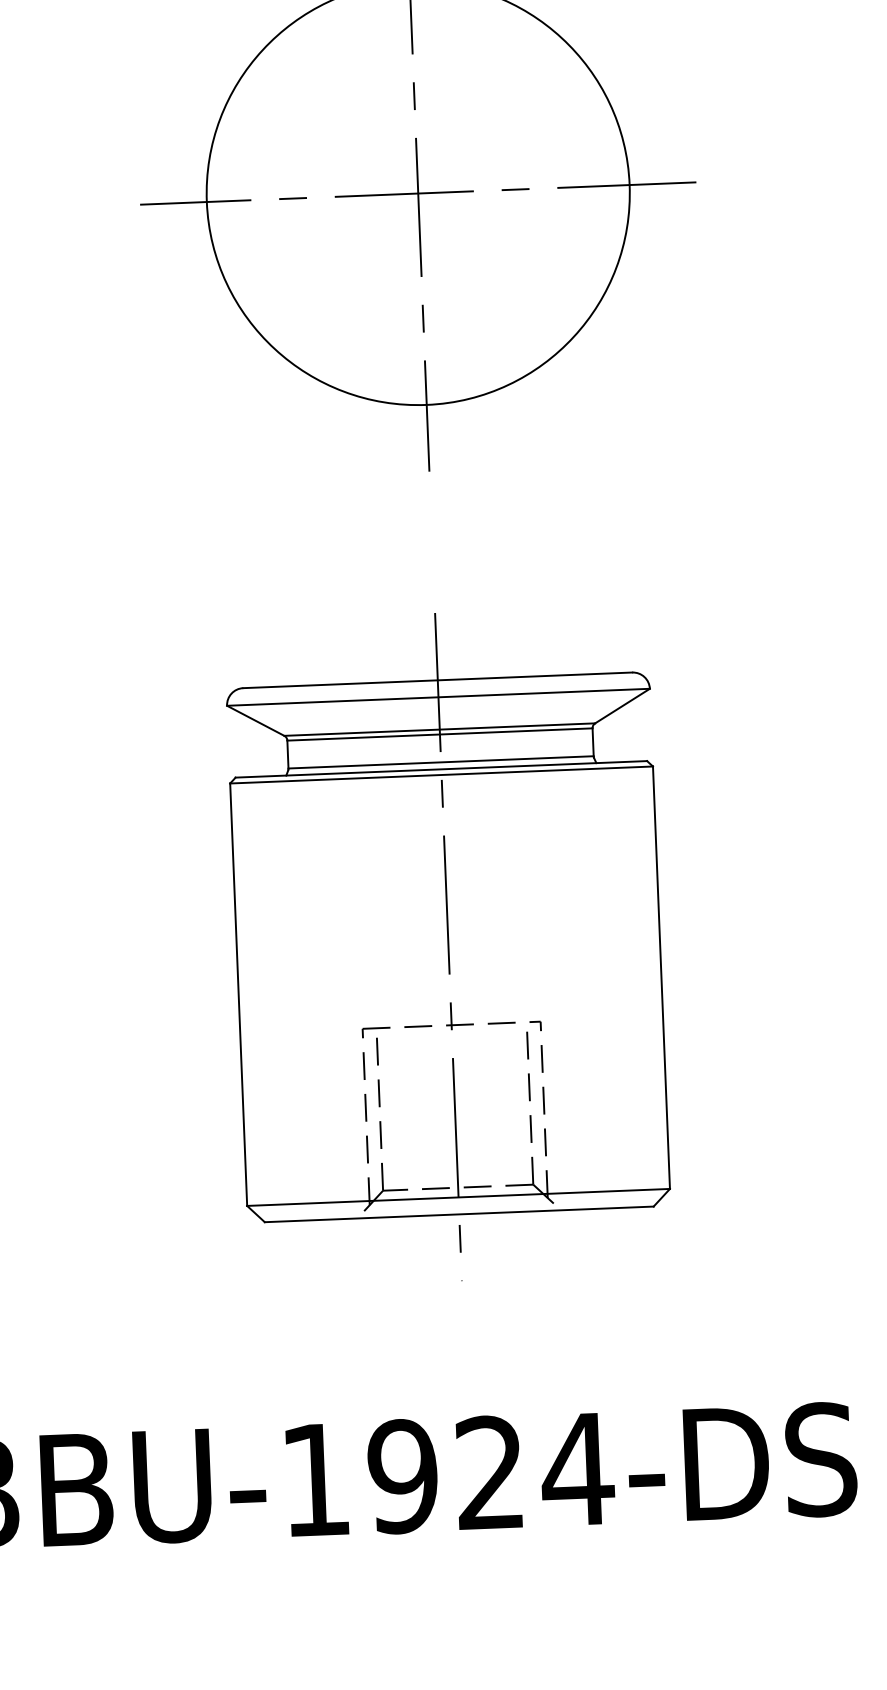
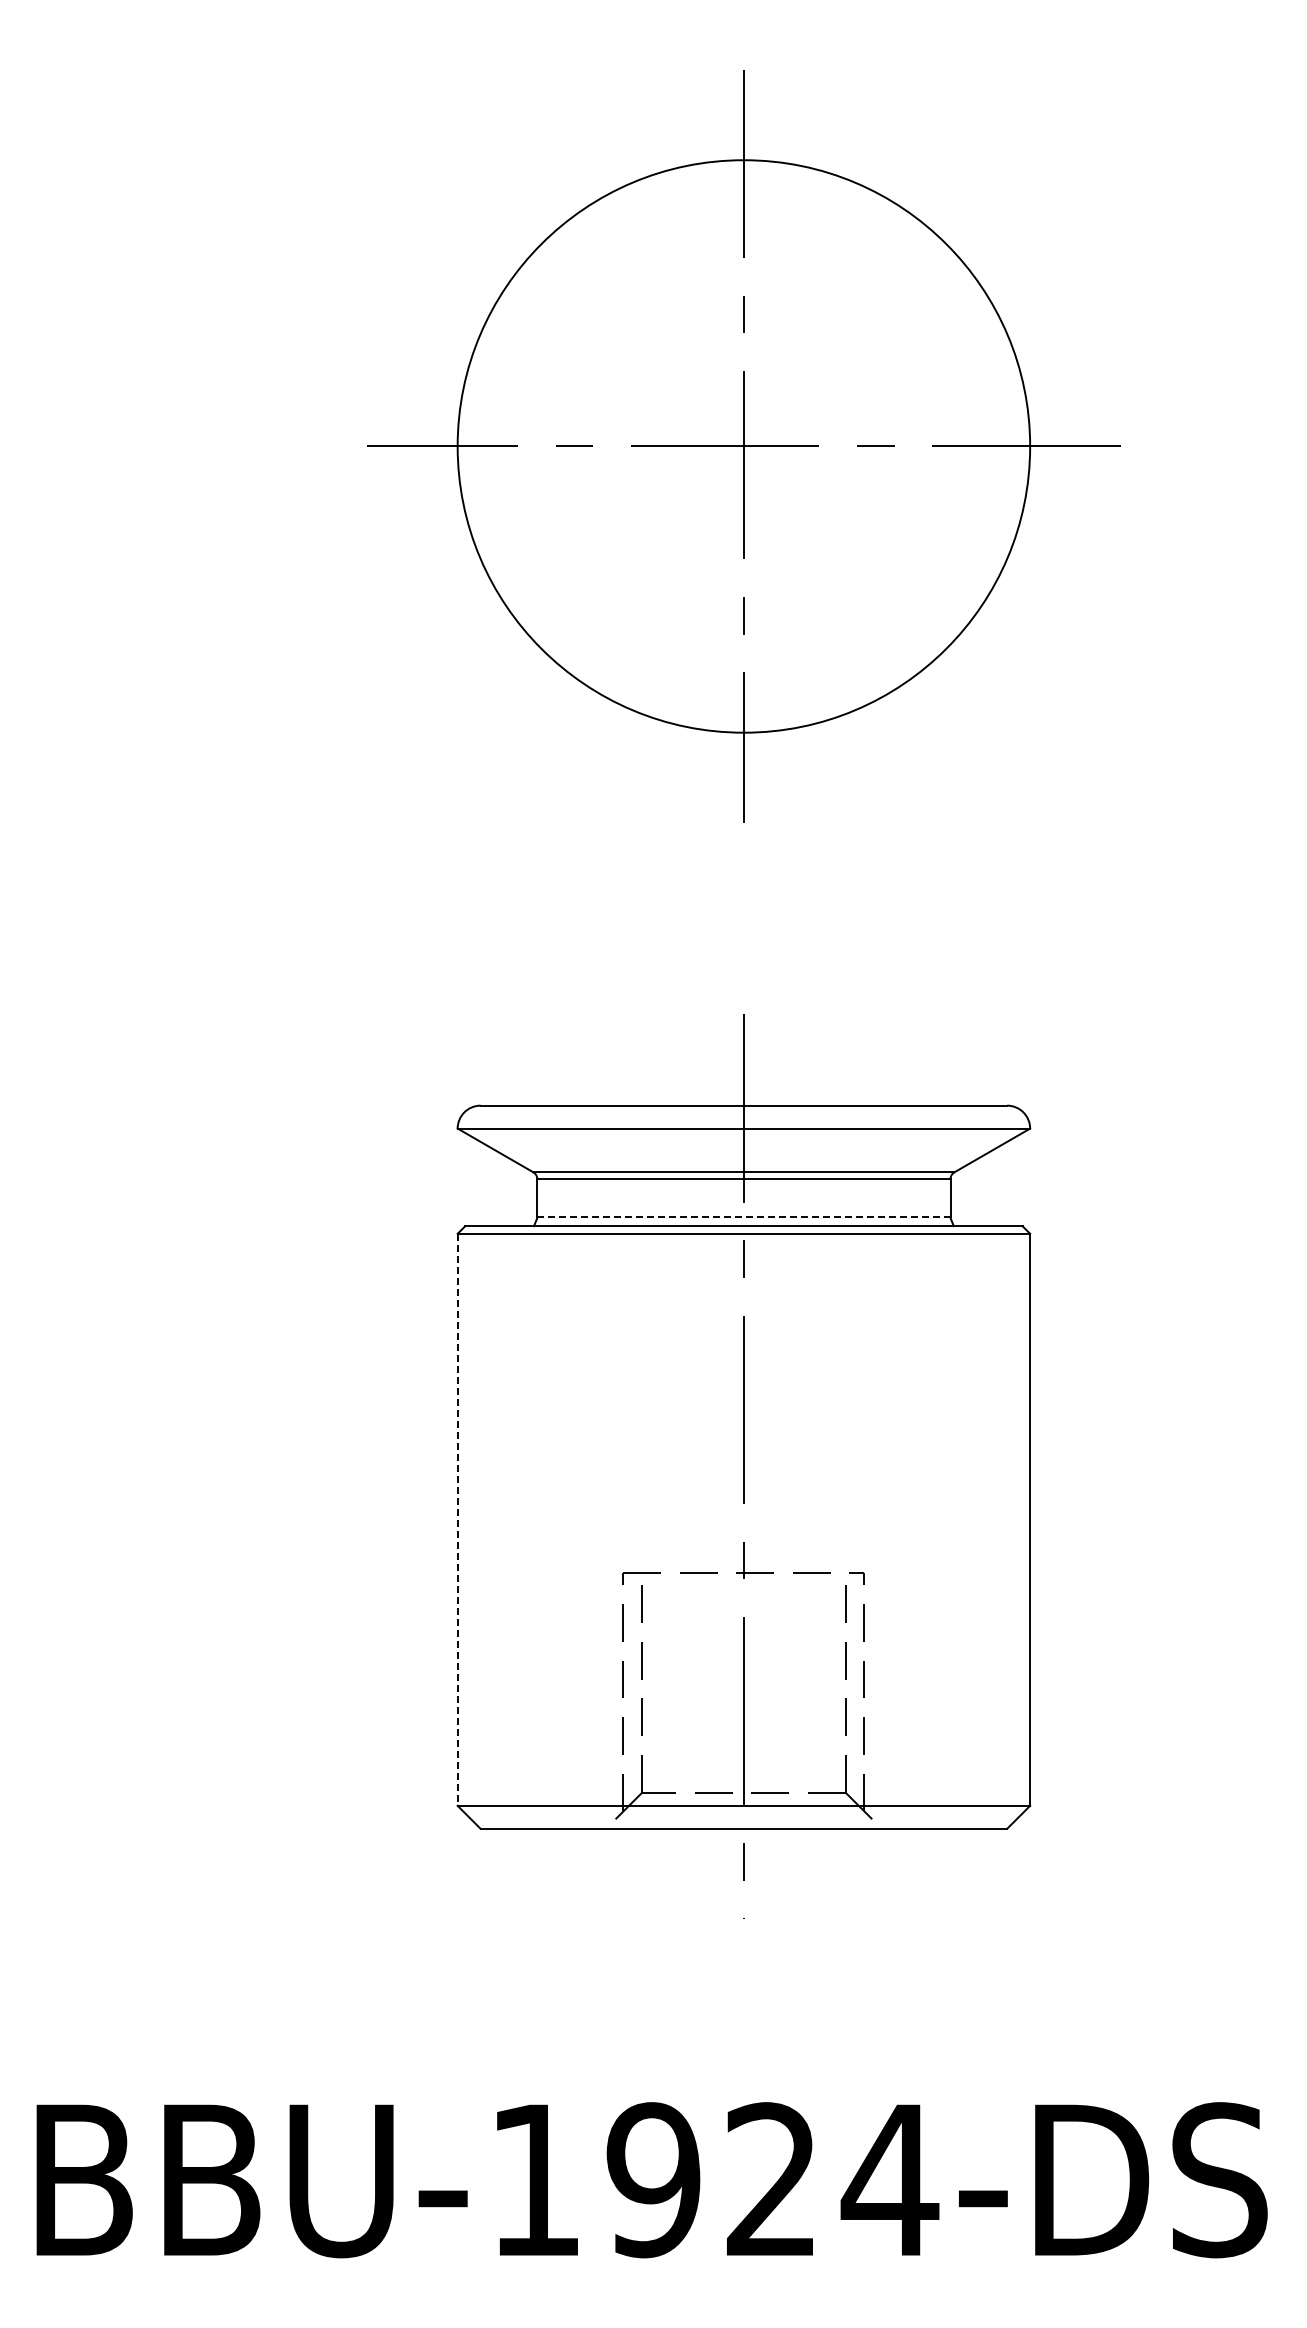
line: (440, 762) -> (743, 1216), solid -> dashed
line: (238, 995) -> (457, 1520), solid -> dashed

